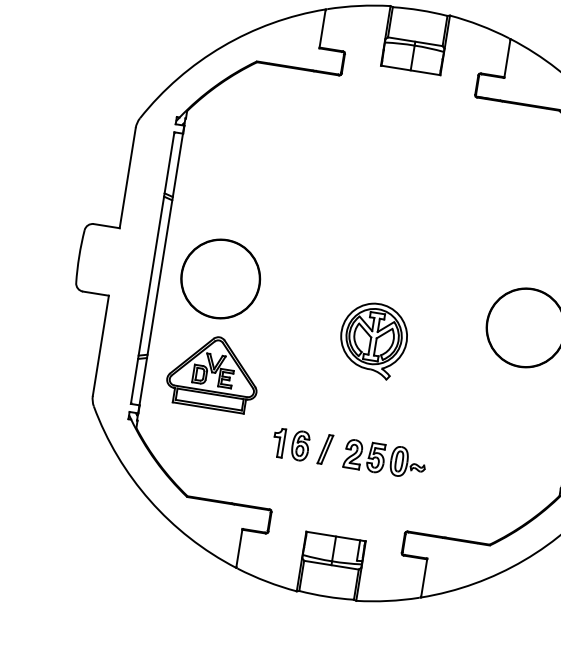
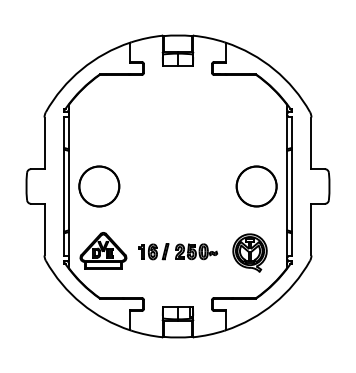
part: (372, 339) -> (249, 252), moved
part: (214, 371) -> (103, 250), moved
part: (350, 453) -> (178, 251), moved

